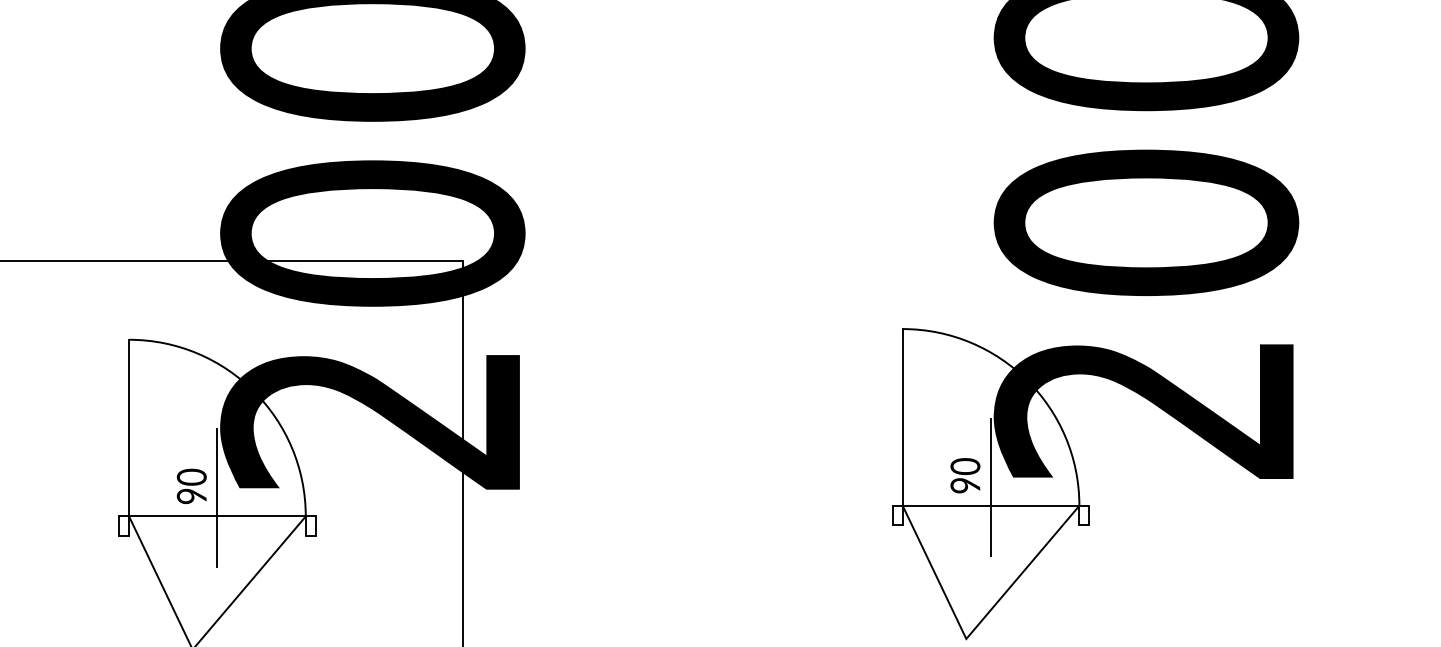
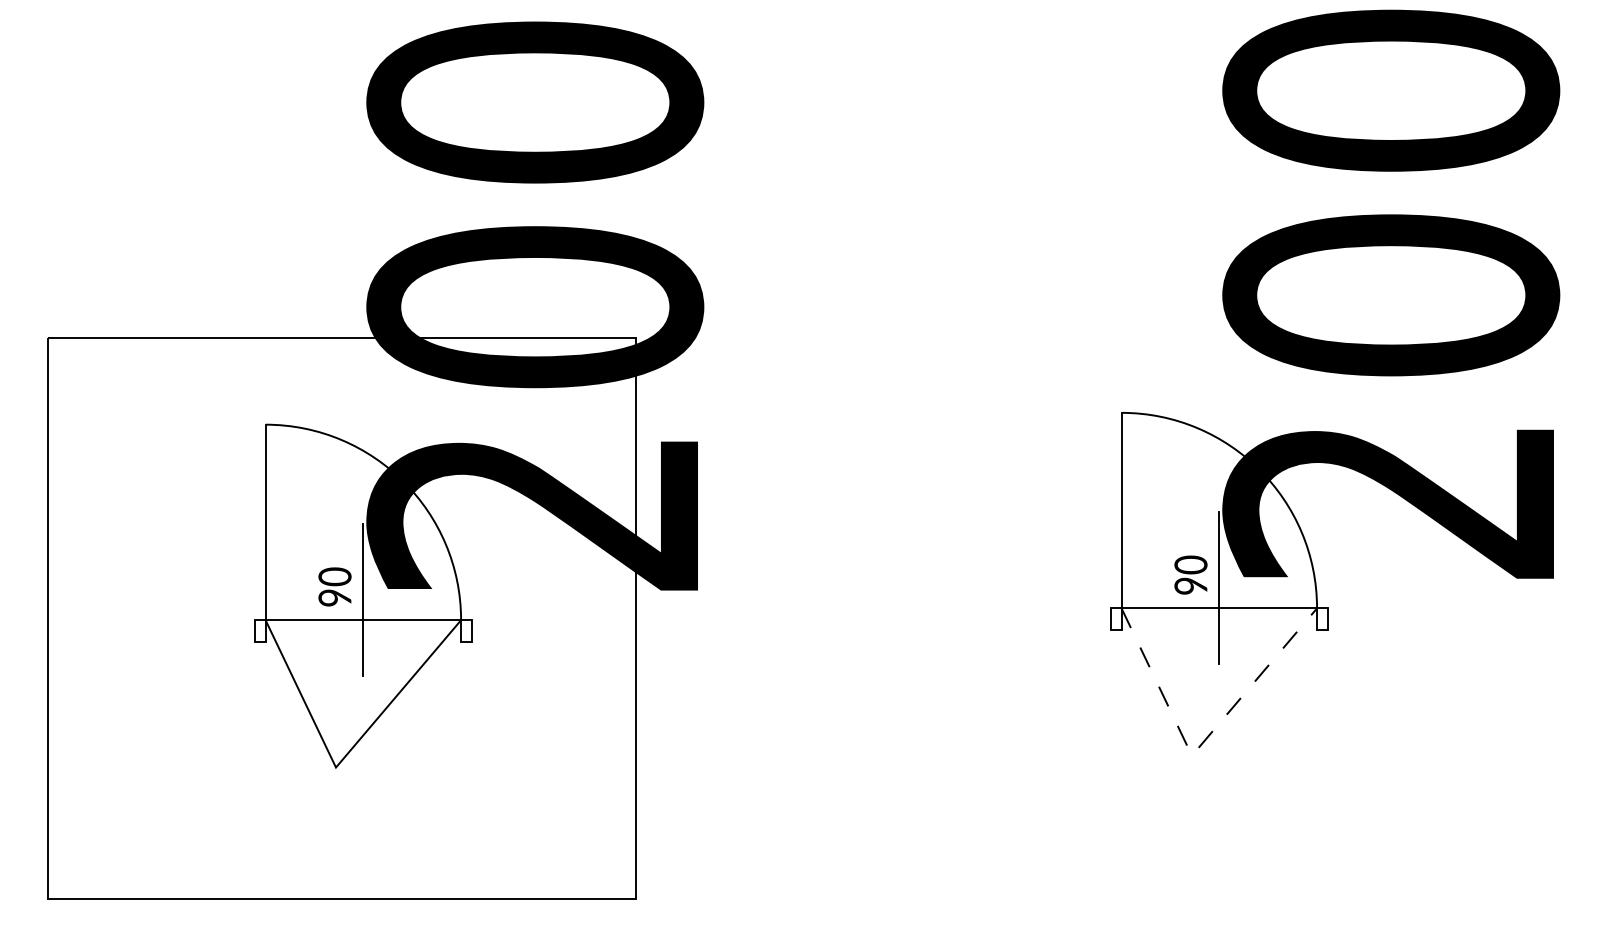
line: (974, 628) -> (1201, 744), solid -> dashed

